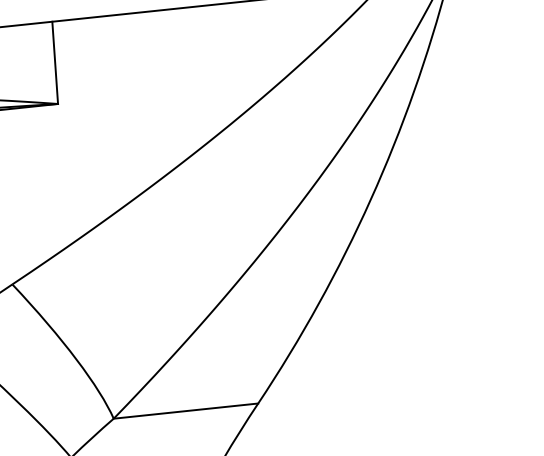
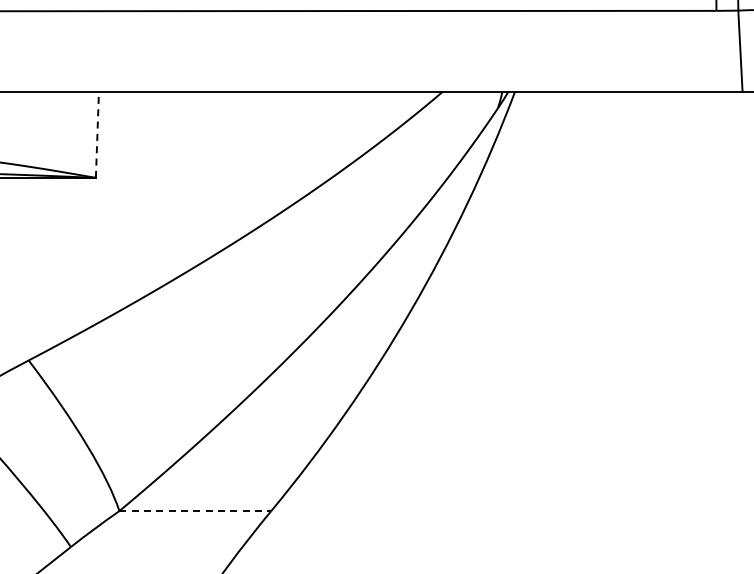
line: (55, 62) -> (97, 134), solid -> dashed
line: (186, 411) -> (195, 511), solid -> dashed

